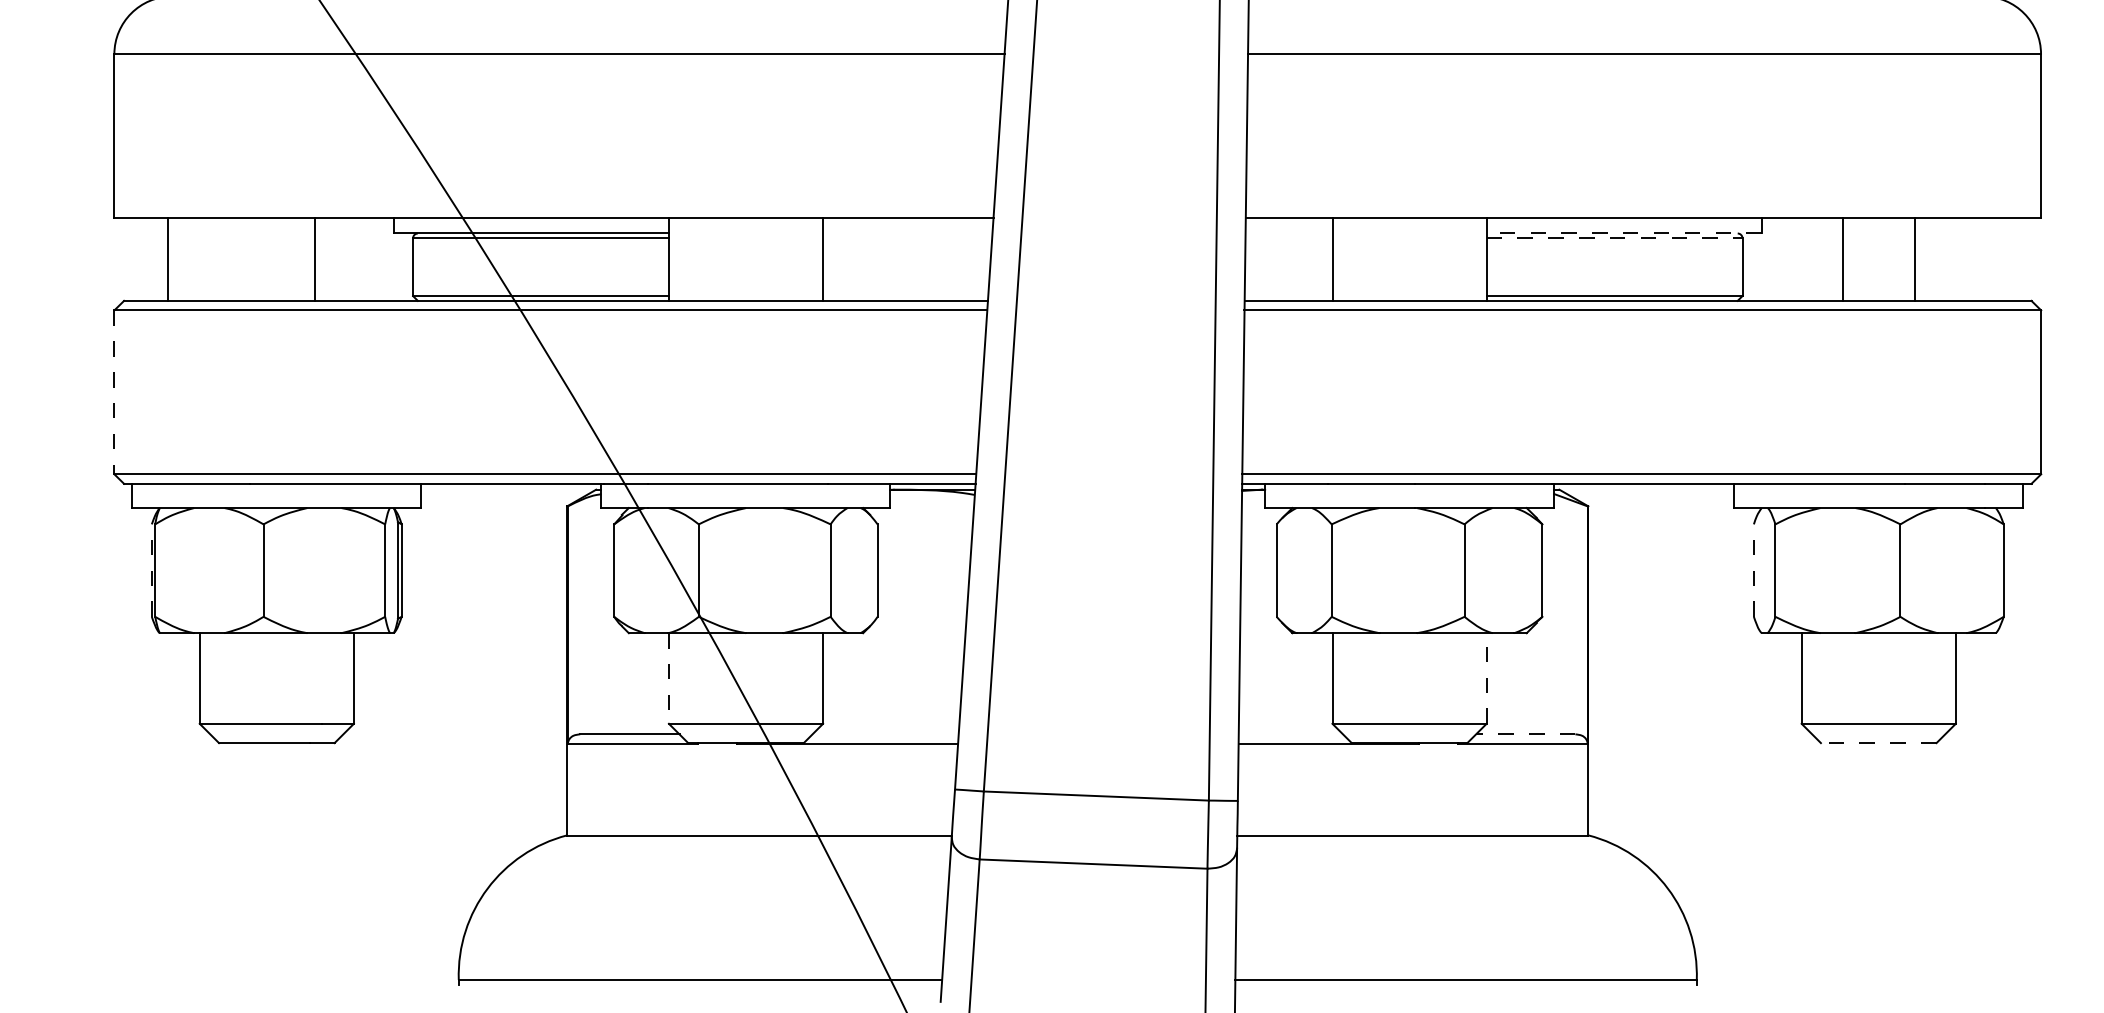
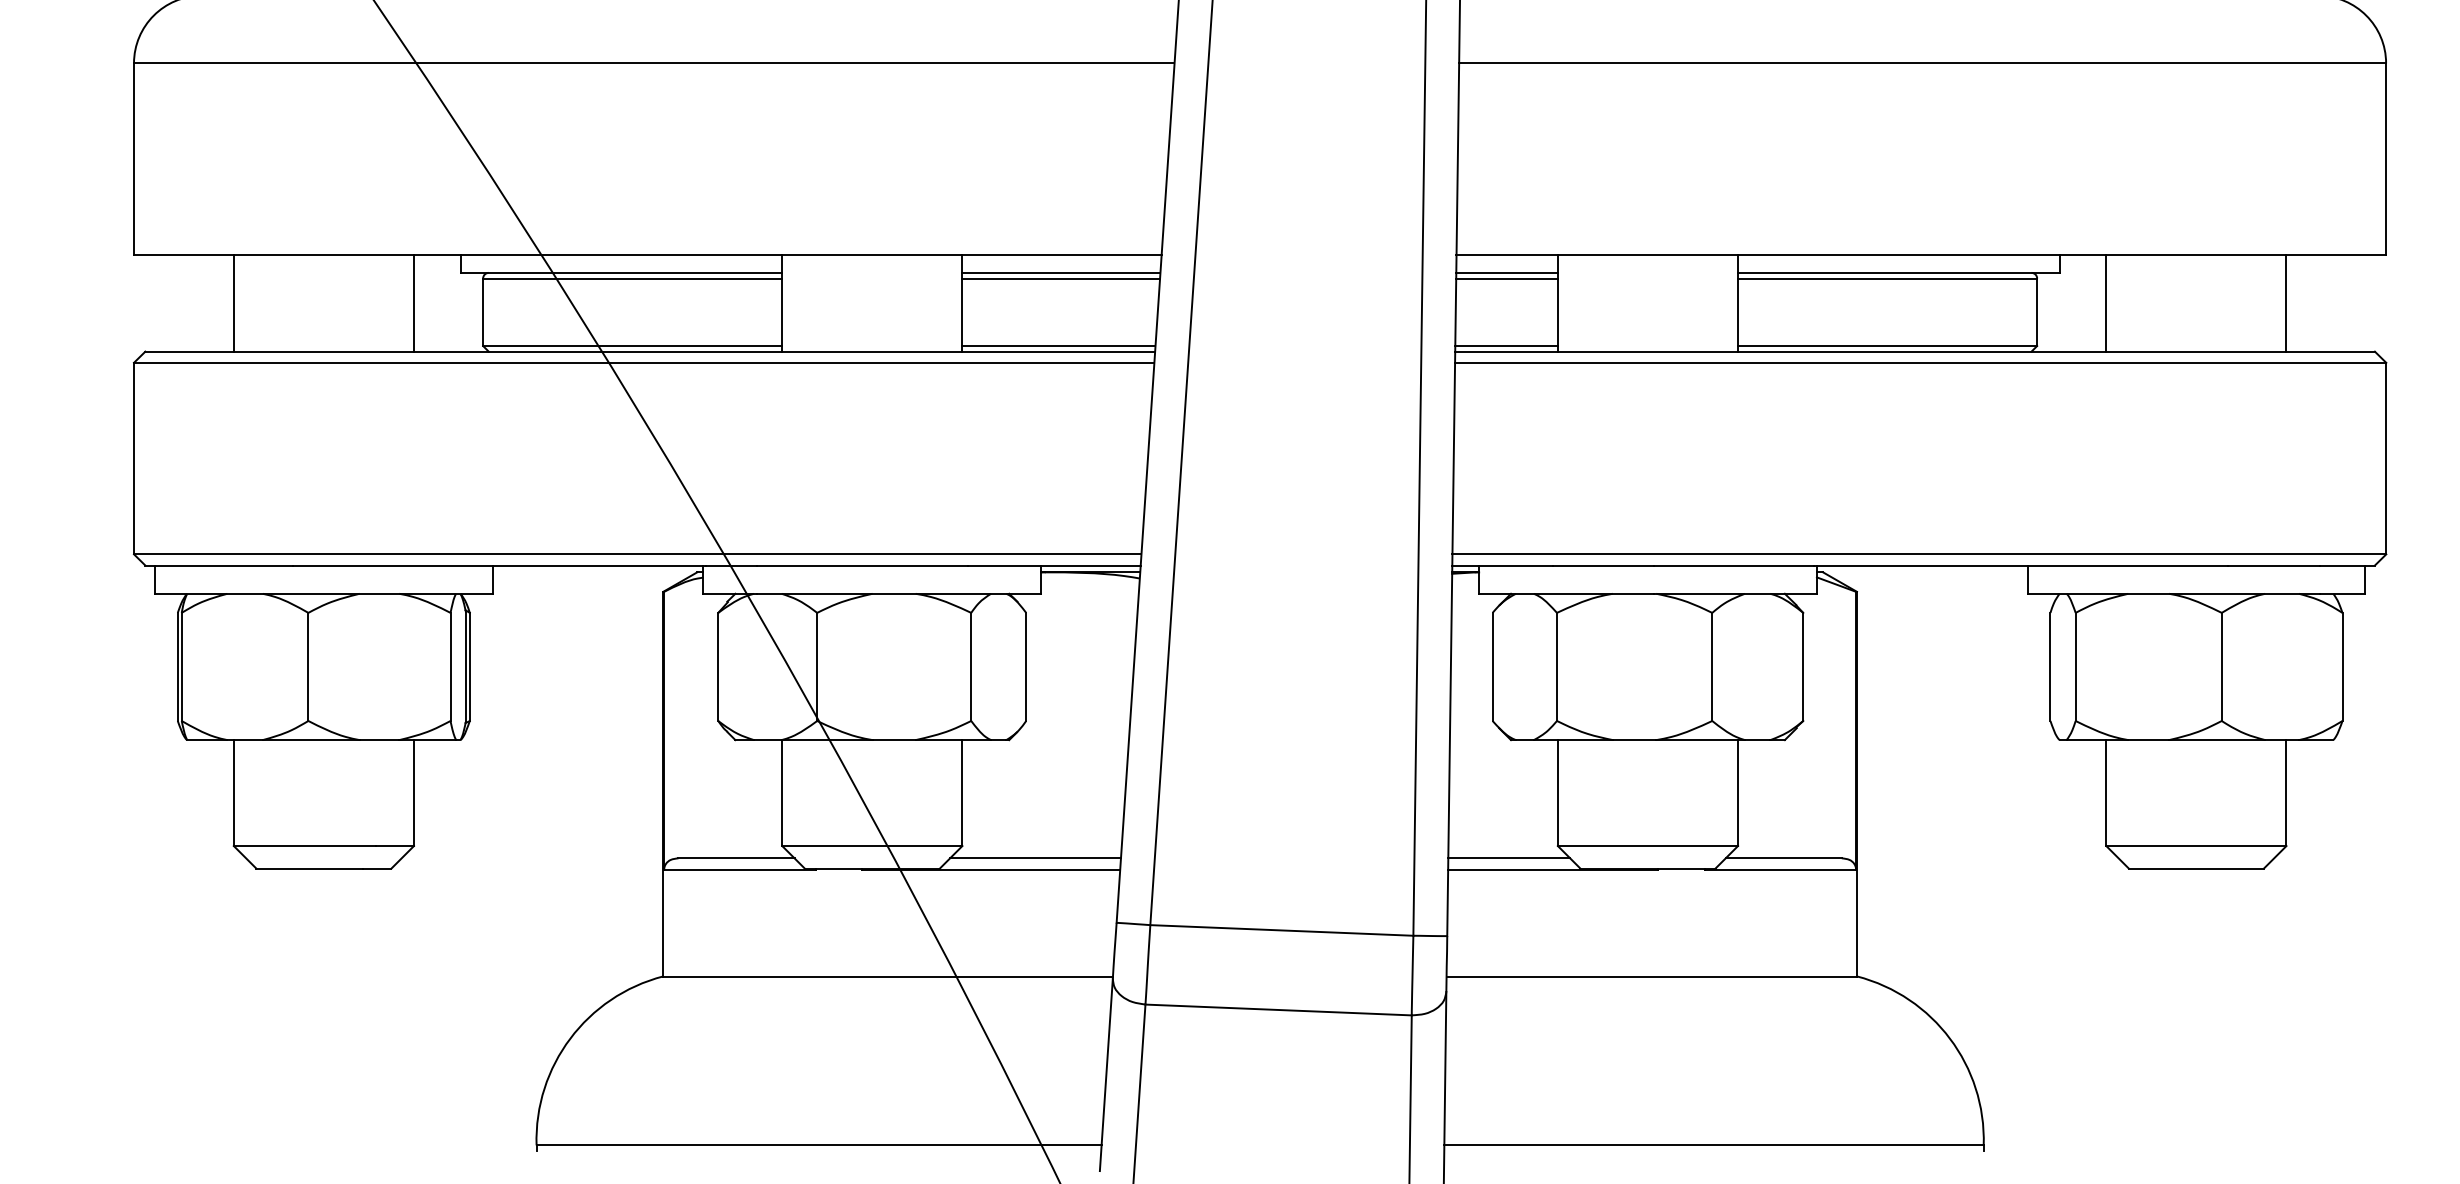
line: (907, 233) -> (1061, 272), added
line: (1288, 233) -> (1506, 272), added
line: (1623, 233) -> (1898, 272), dashed -> solid
line: (907, 238) -> (1061, 278), added
line: (1288, 238) -> (1506, 278), added
line: (1614, 238) -> (1887, 278), dashed -> solid
line: (167, 258) -> (233, 302), moved
line: (314, 258) -> (413, 302), moved
line: (1842, 258) -> (2106, 302), moved
line: (1914, 258) -> (2286, 302), moved
line: (905, 296) -> (1058, 346), added
line: (1288, 296) -> (1506, 346), added
line: (114, 392) -> (134, 458), dashed -> solid
line: (151, 570) -> (177, 666), dashed -> solid
line: (1753, 570) -> (2050, 666), dashed -> solid
line: (669, 678) -> (782, 793), dashed -> solid
line: (1487, 678) -> (1738, 793), dashed -> solid
line: (884, 734) -> (1034, 858), added
line: (1291, 734) -> (1509, 858), added
line: (1525, 734) -> (1783, 858), dashed -> solid
line: (1878, 743) -> (2196, 868), dashed -> solid

